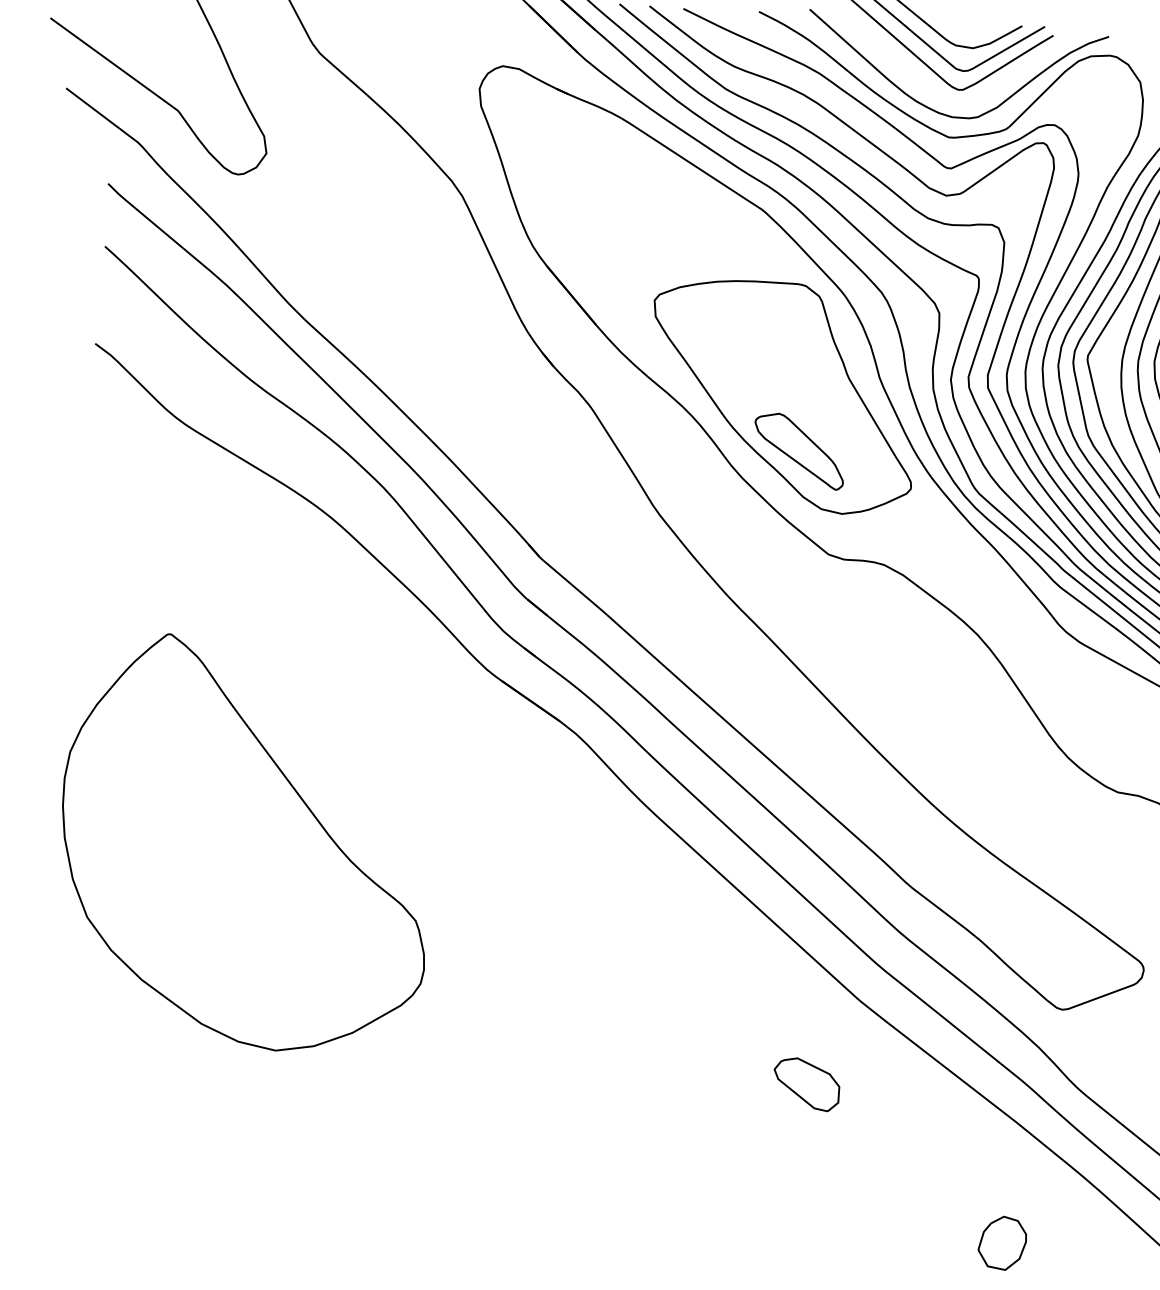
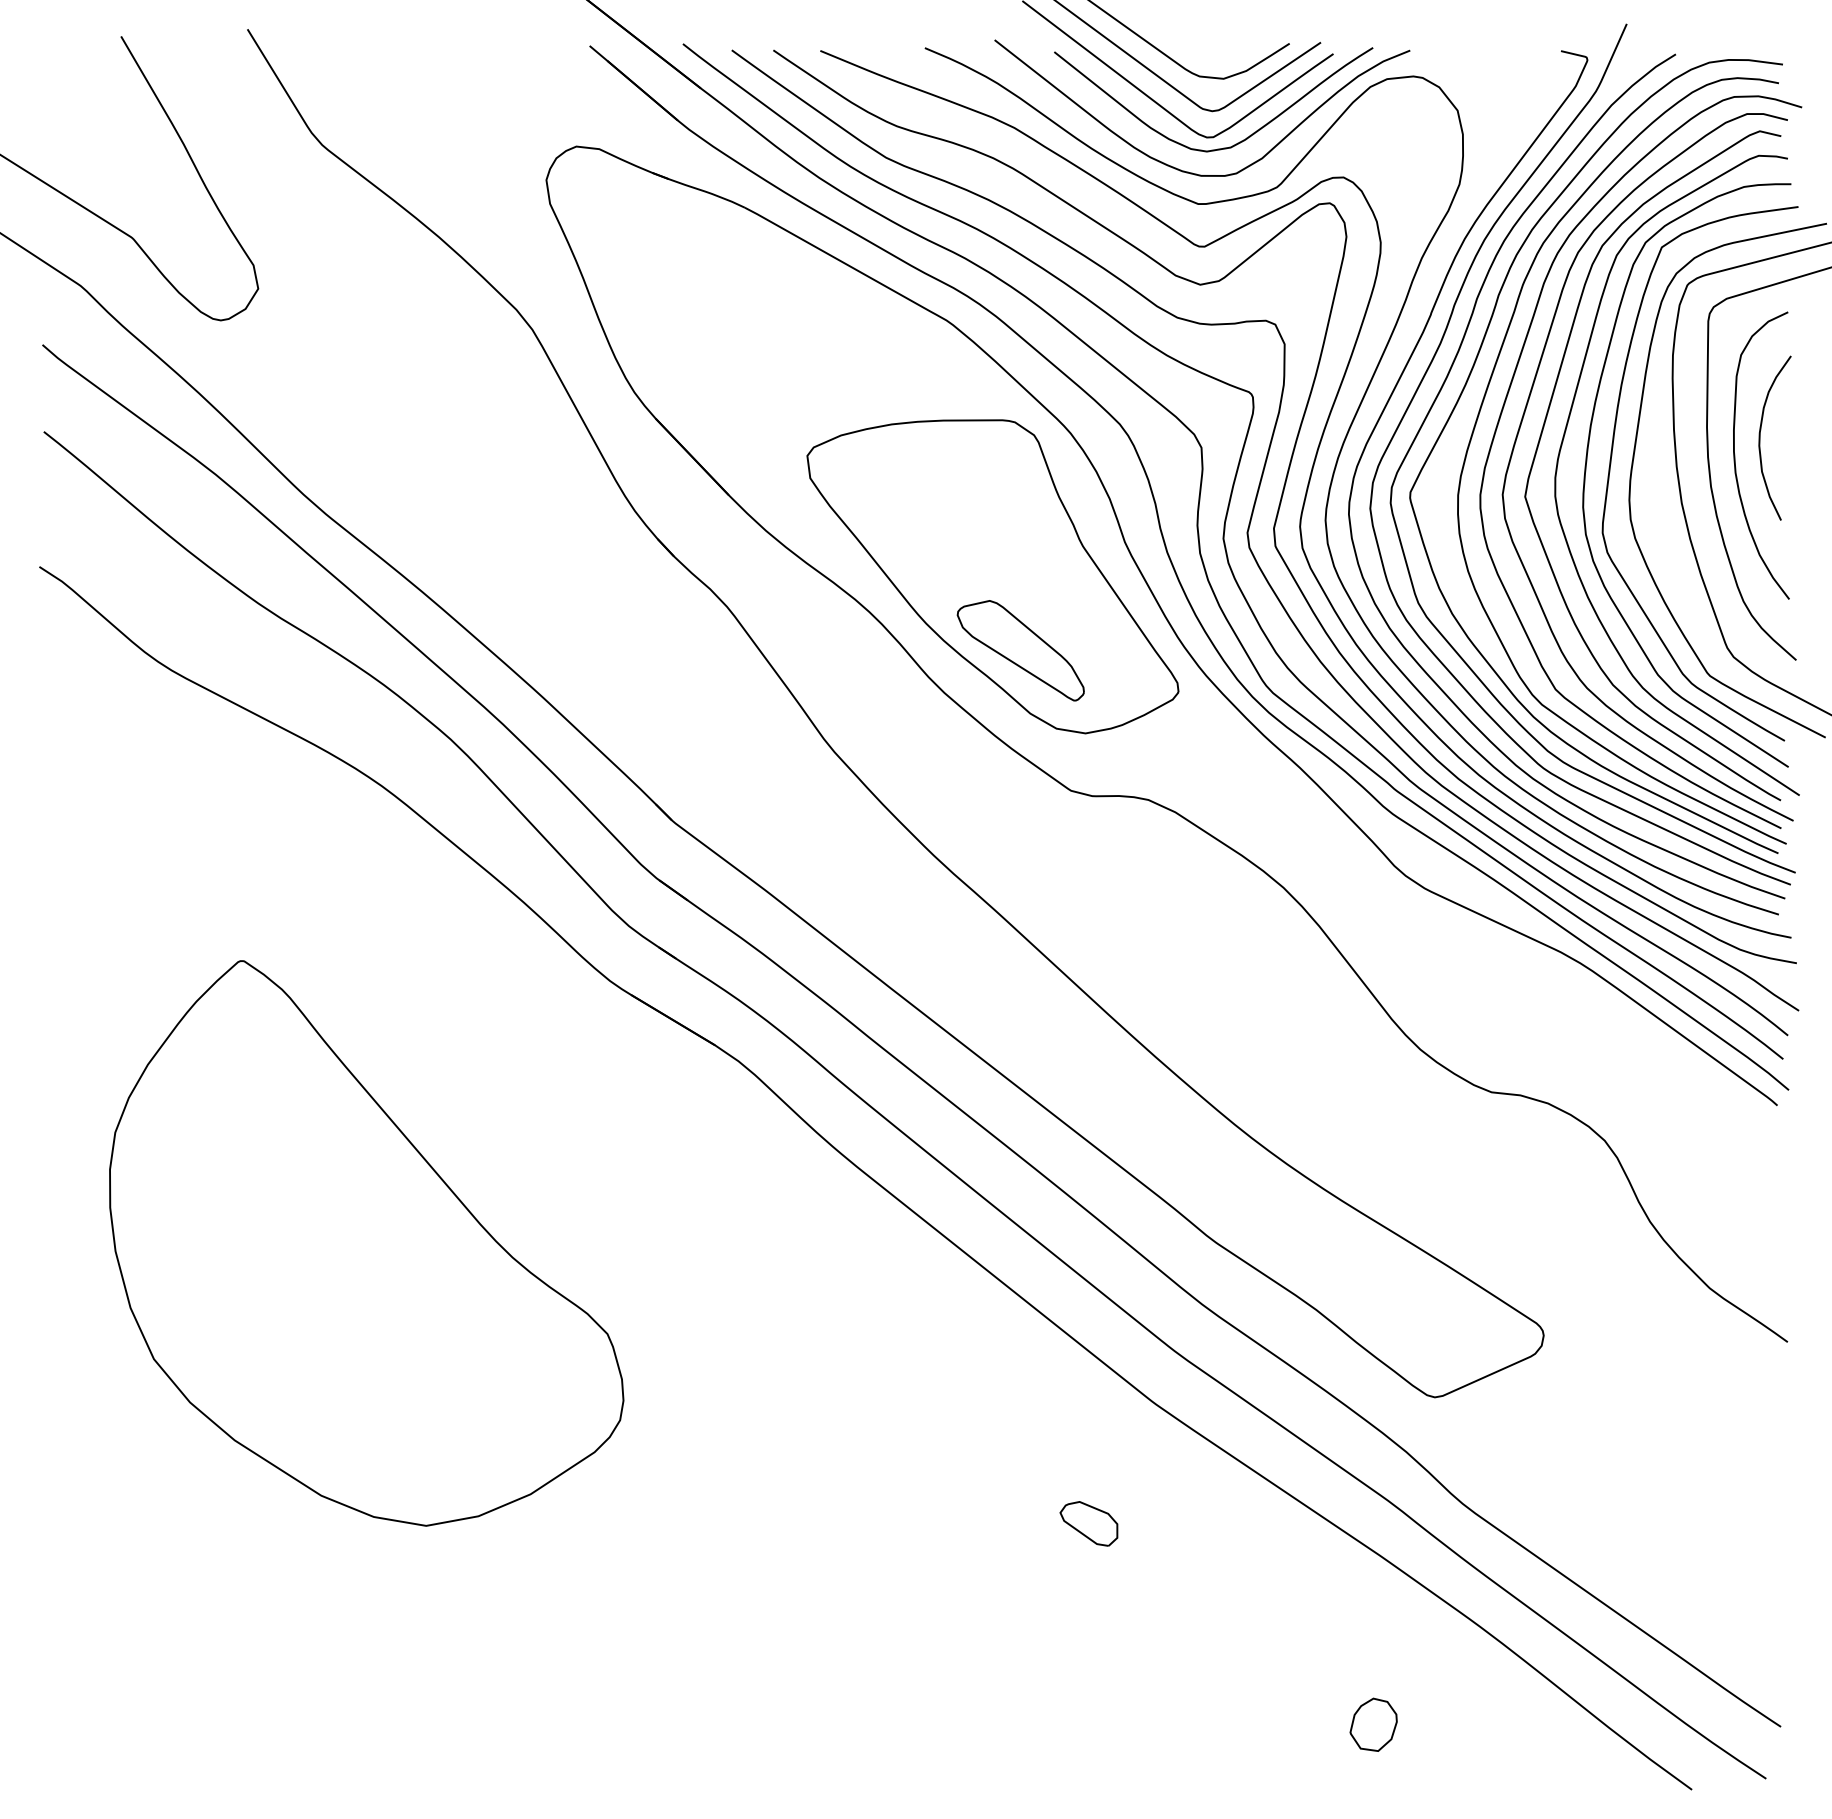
curve: (969, 97) -> (1223, 147), added
part: (246, 844) -> (366, 1243), moved
part: (806, 1084) -> (1088, 1523), size x0.62
part: (1002, 1242) -> (1373, 1724), size x0.71

